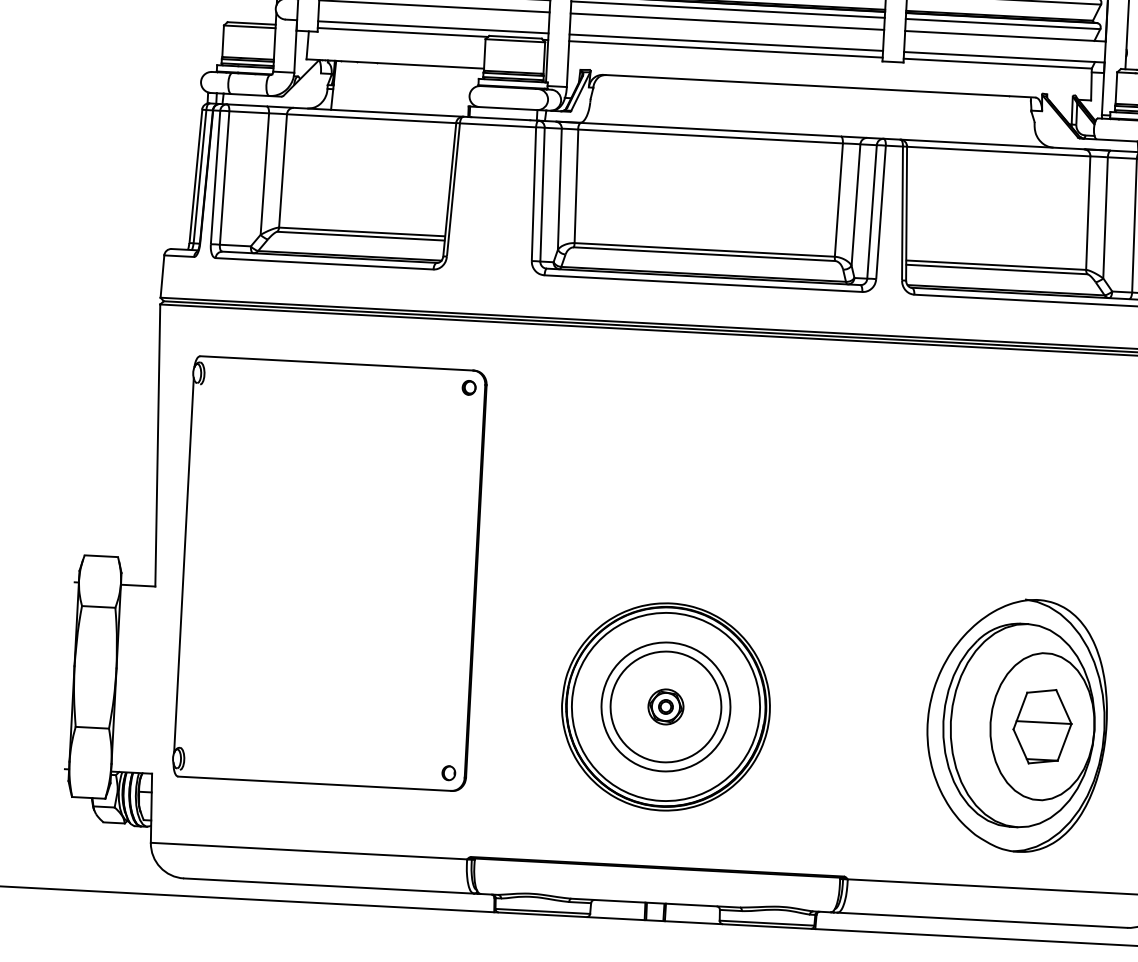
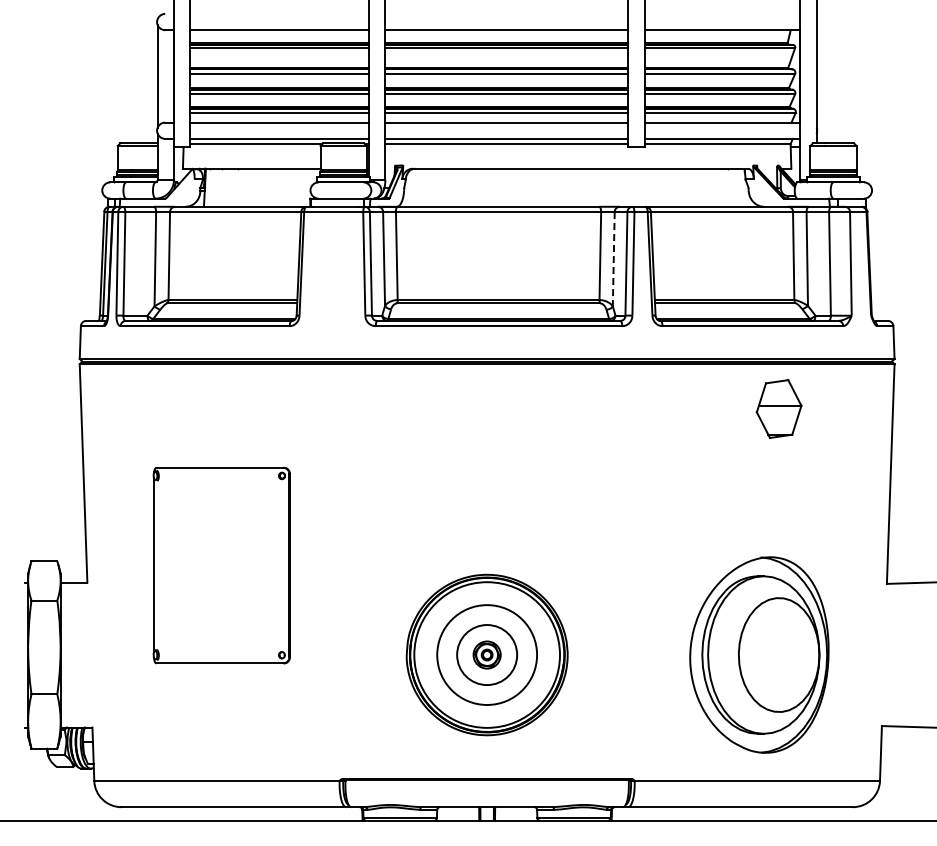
line: (855, 204) -> (613, 258), solid -> dashed
part: (329, 573) -> (221, 565), size x0.6
circle: (666, 706) -> (487, 654), size x0.7
part: (1041, 725) -> (778, 408), moved

